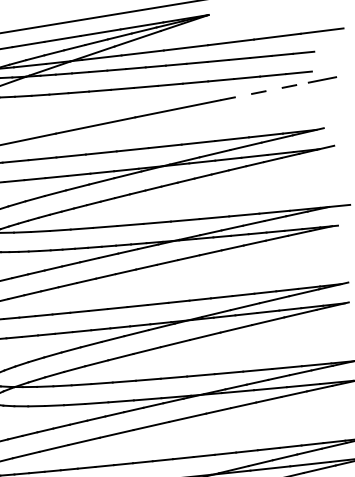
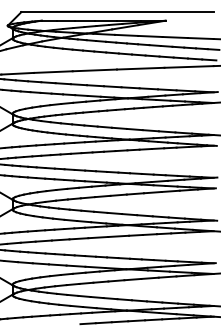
line: (265, 90) -> (189, 66), dashed -> solid

